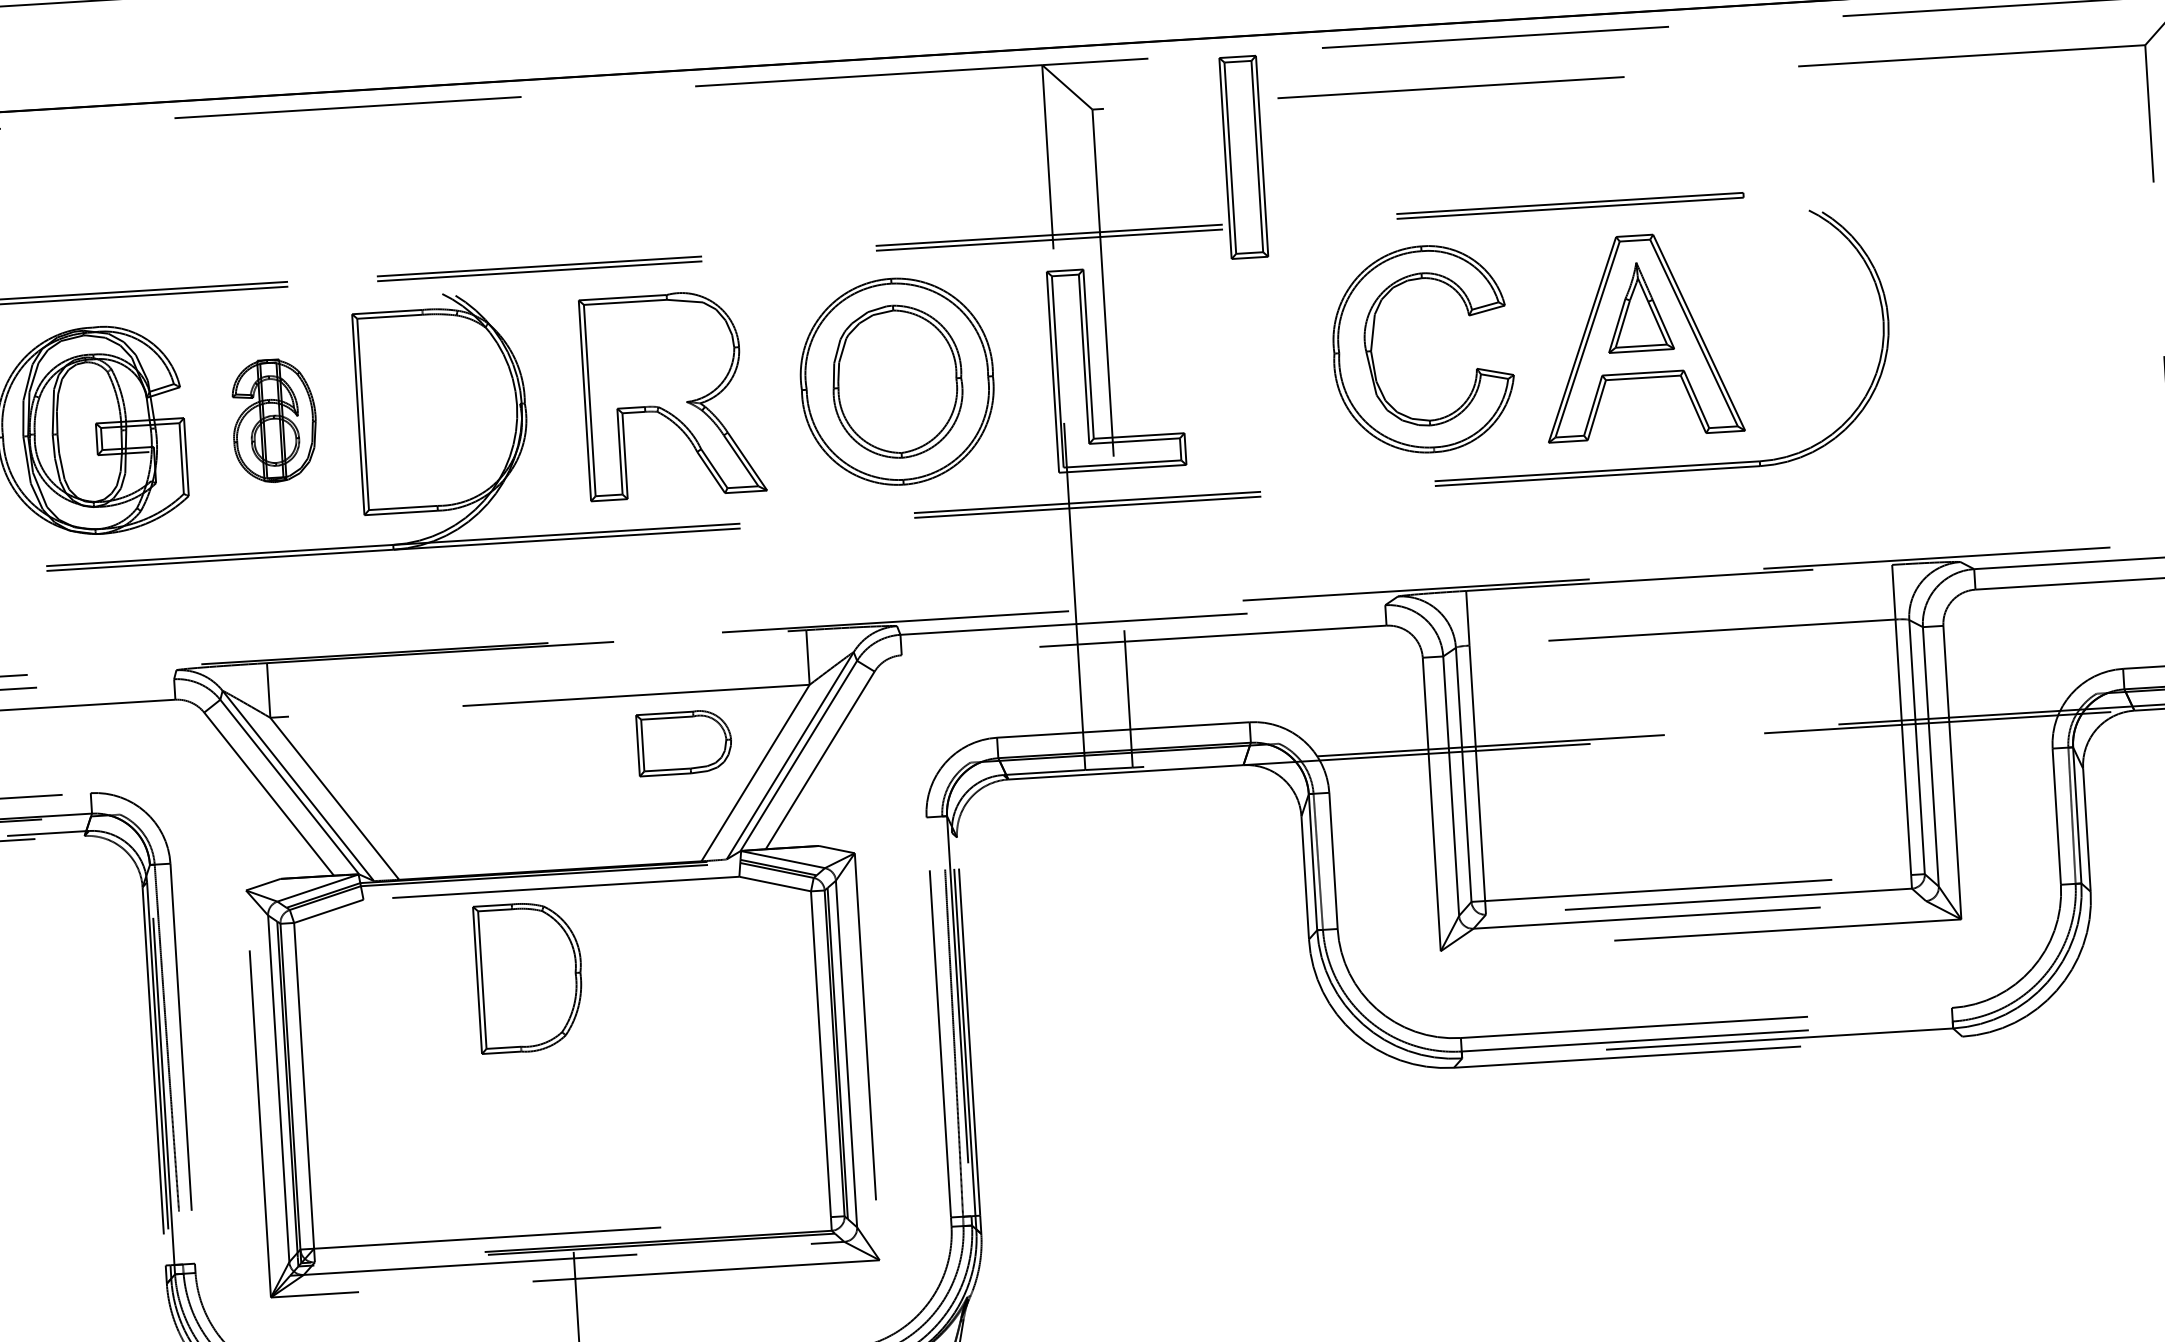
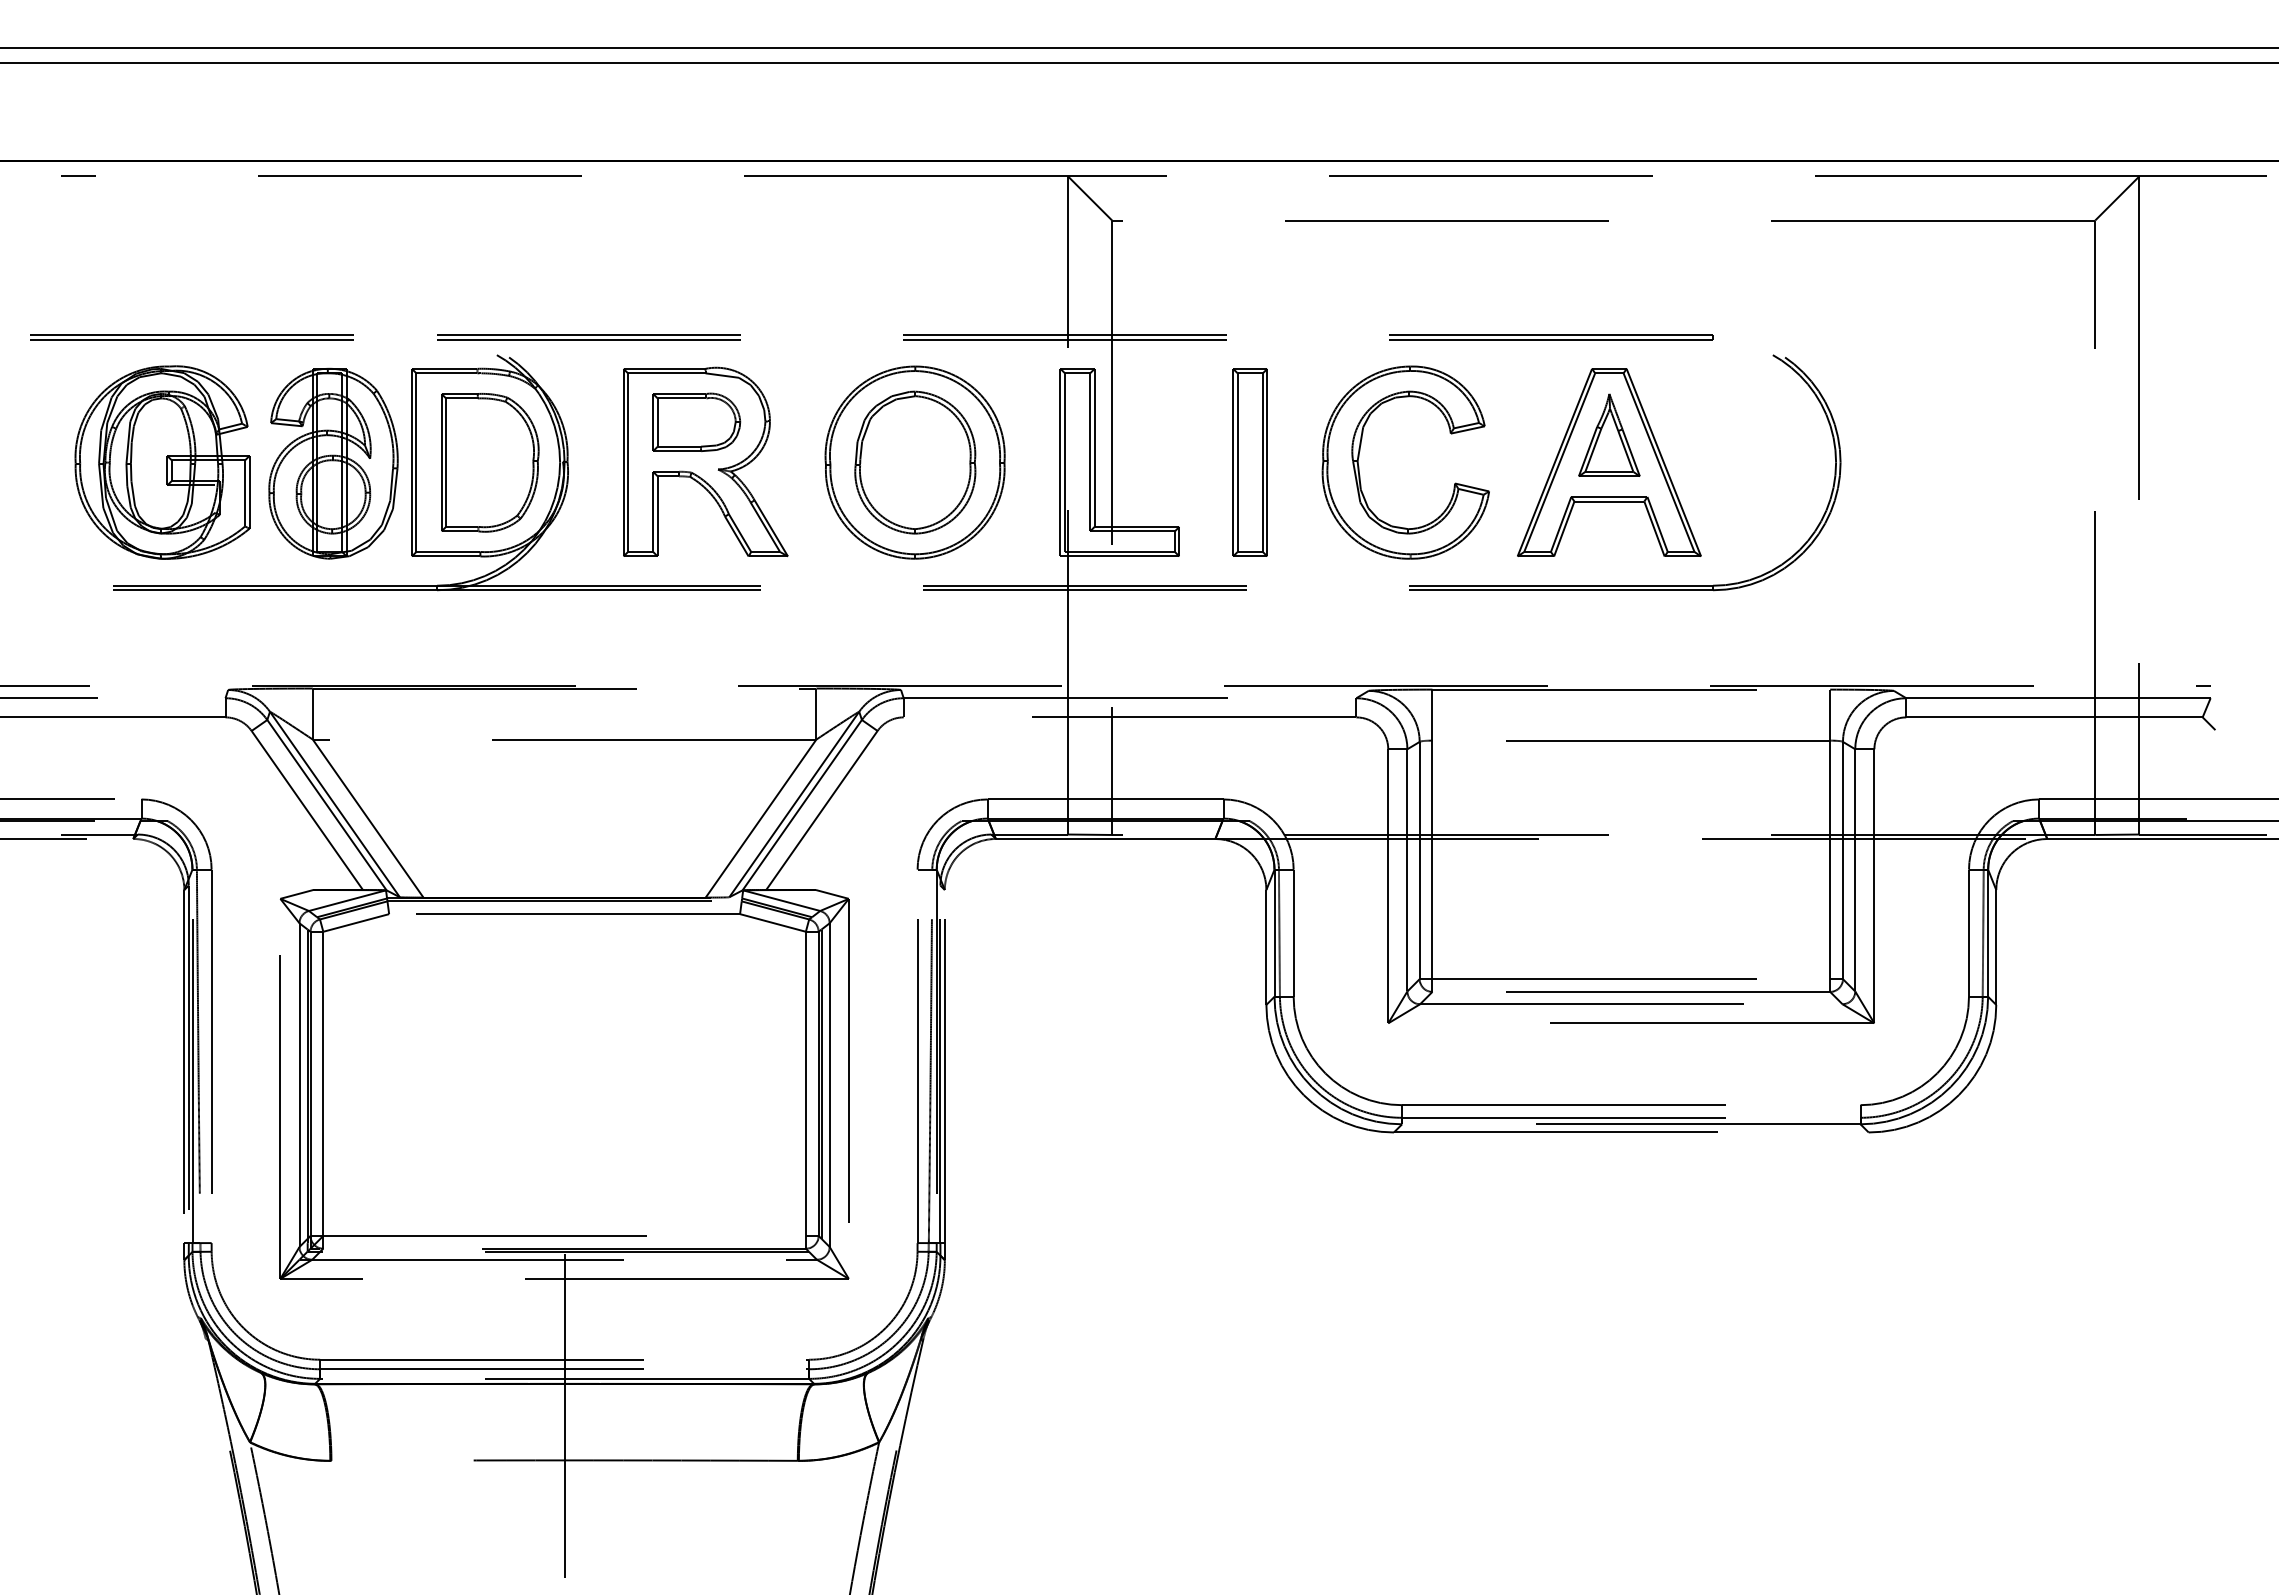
part: (1242, 157) -> (1249, 462), moved
part: (274, 420) -> (333, 463), size x1.67
part: (684, 742) -> (696, 422), moved
part: (529, 977) -> (490, 462), moved

